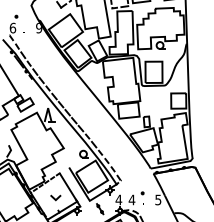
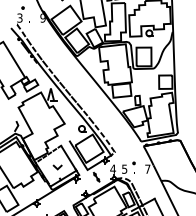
text: (12, 27) -> (19, 17), 6 -> 3
text: (131, 199) -> (124, 168), 4 -> 5
text: (157, 199) -> (147, 168), 5 -> 7

